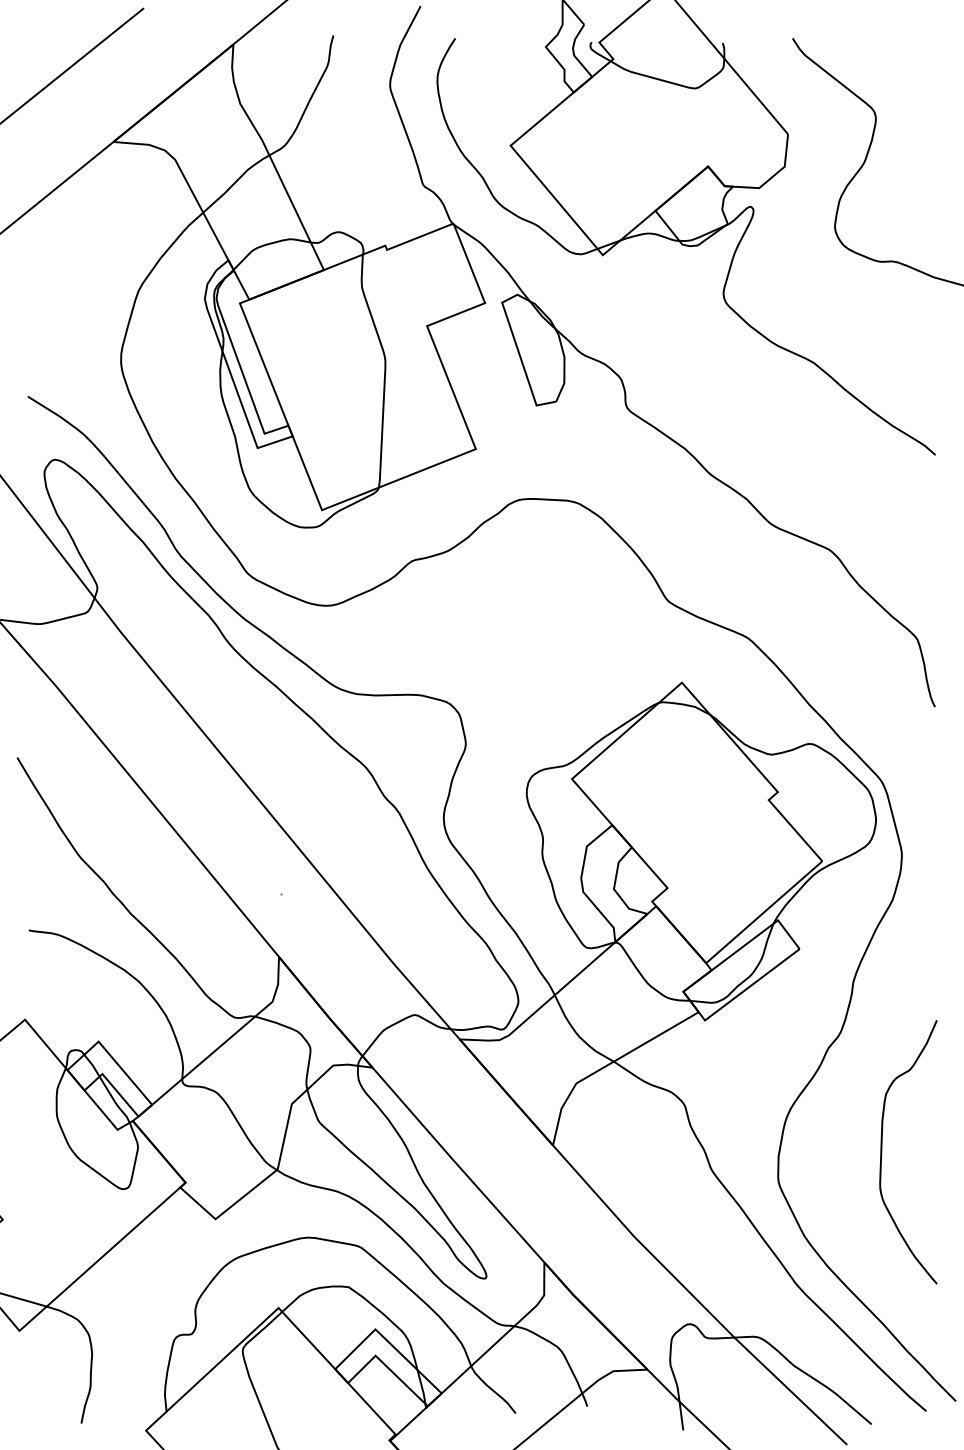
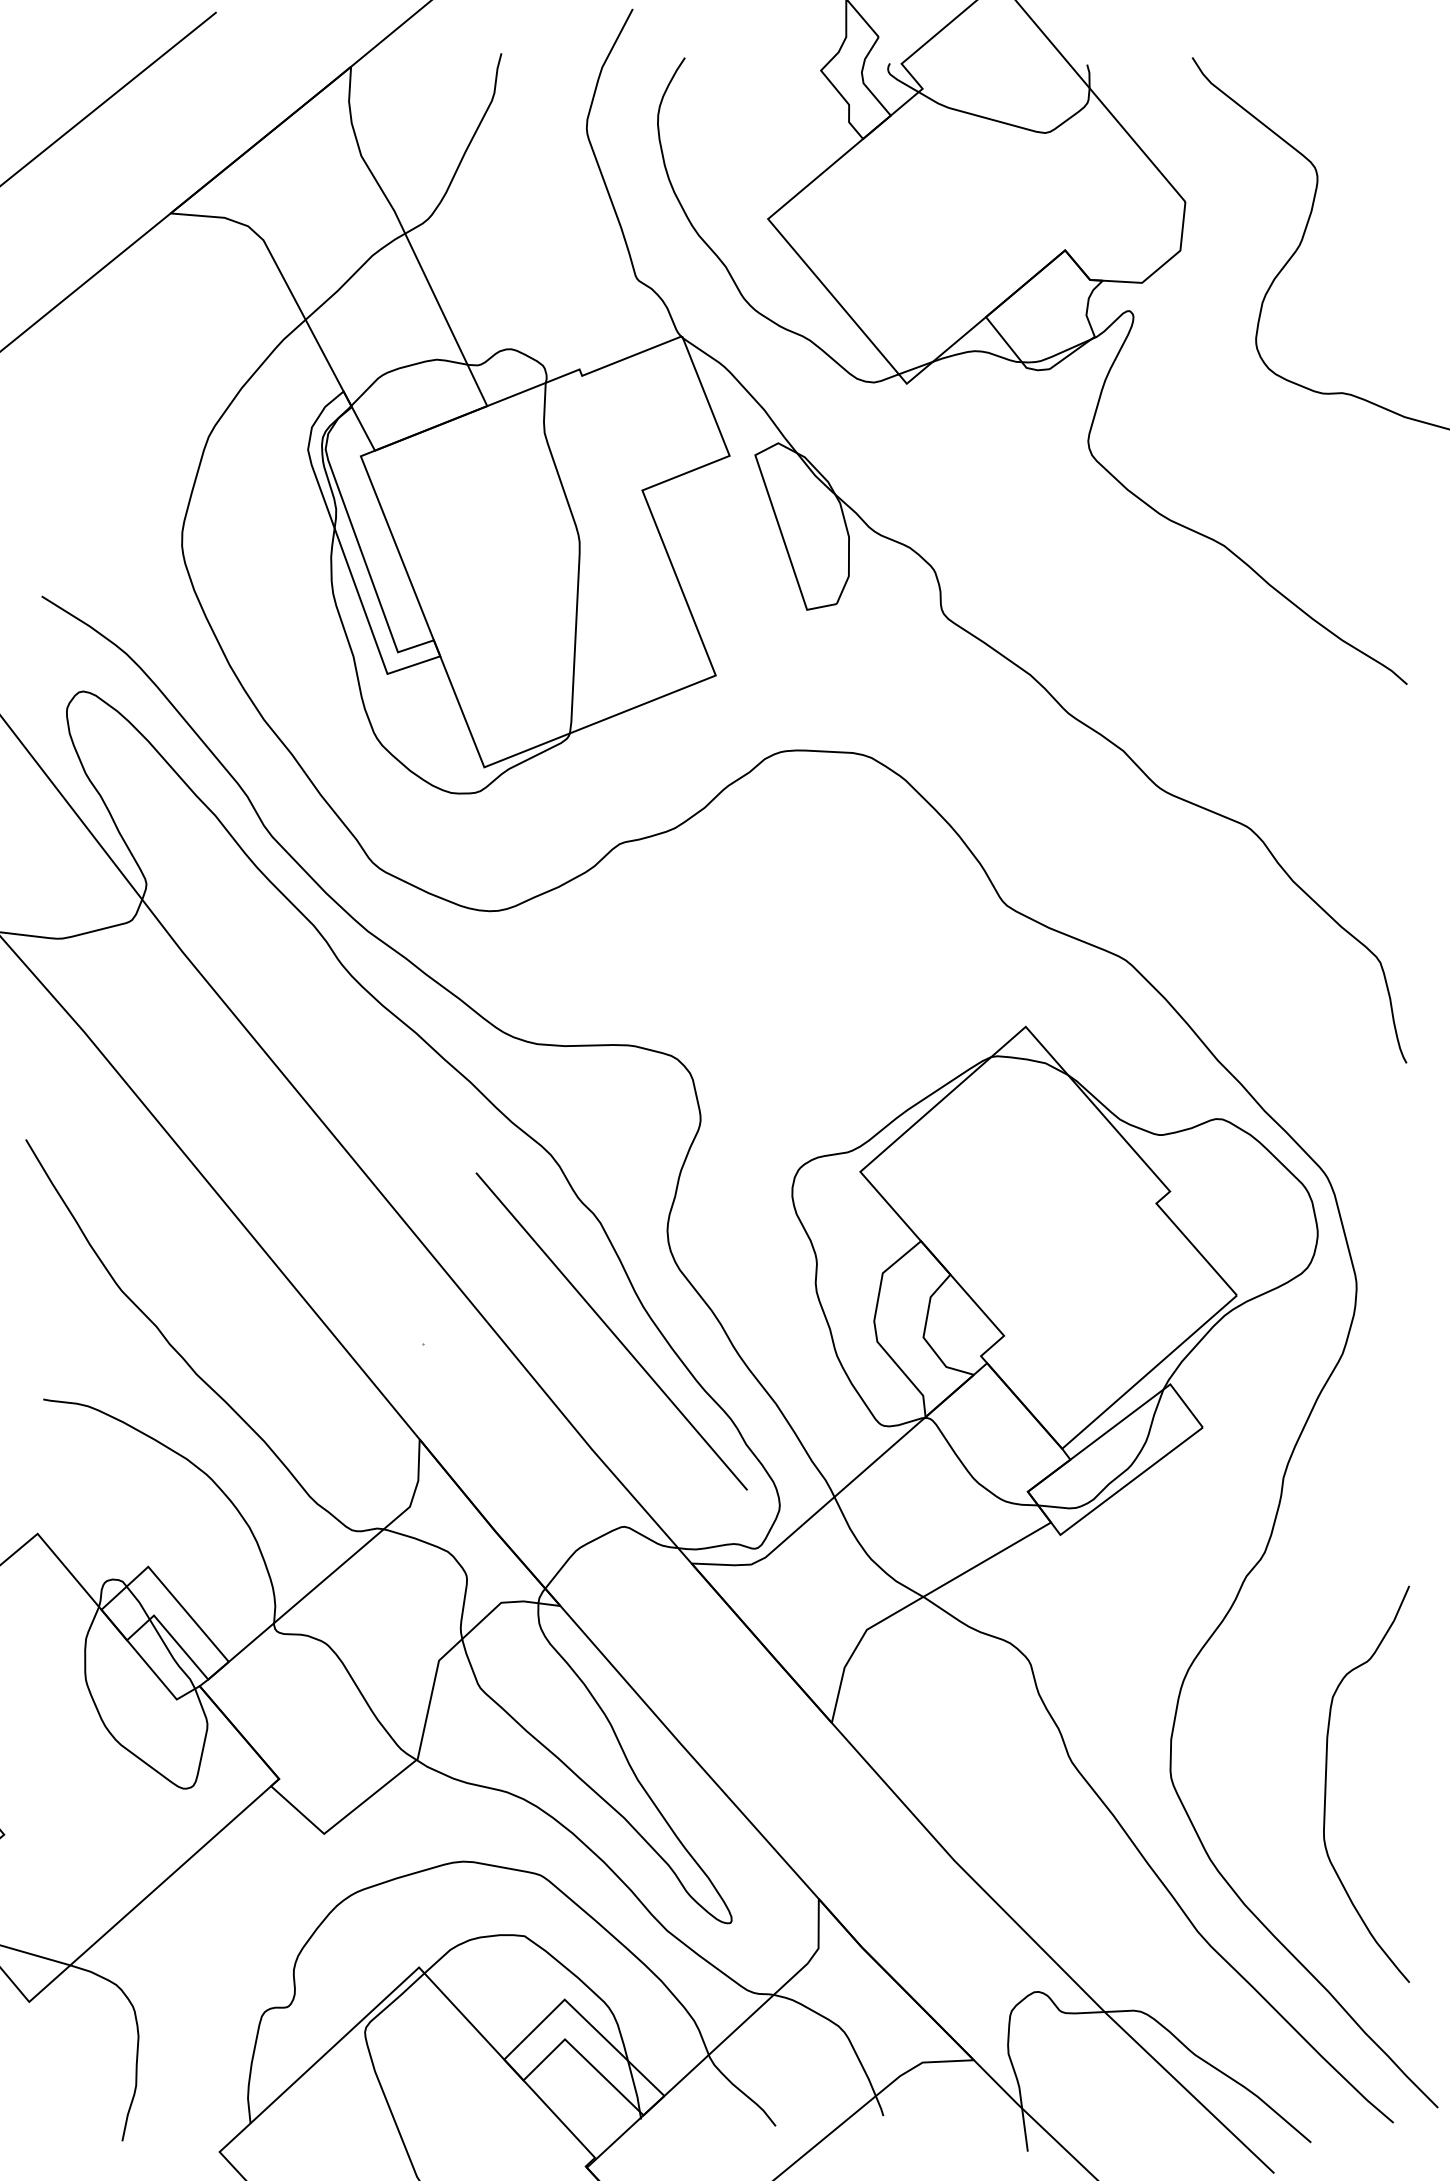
line: (406, 885) -> (611, 1331), added
curve: (882, 1152) -> (1327, 1784), moved

